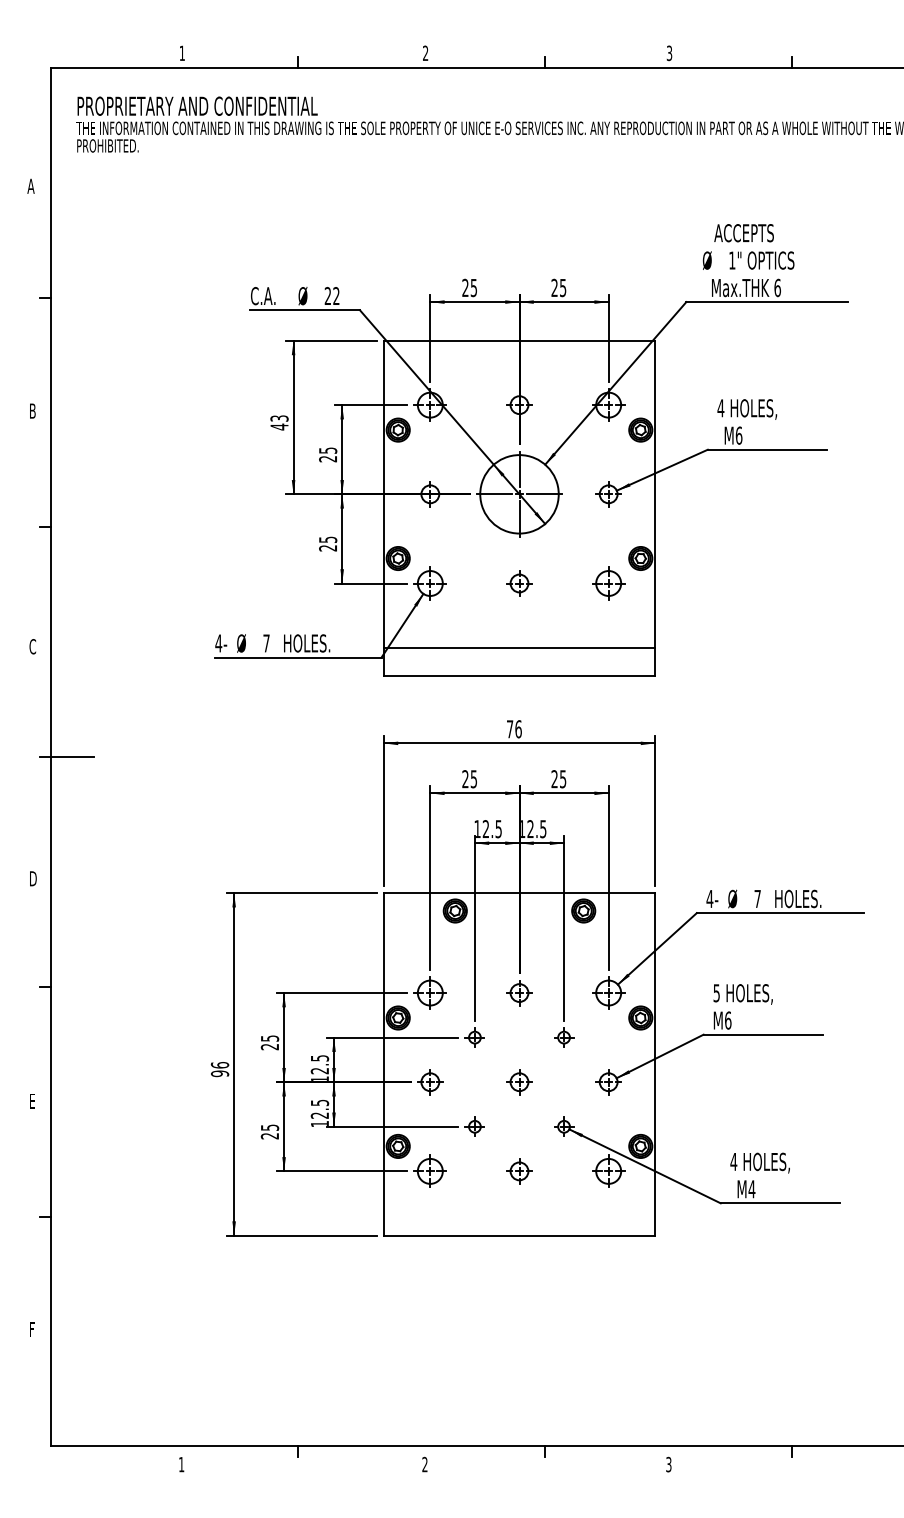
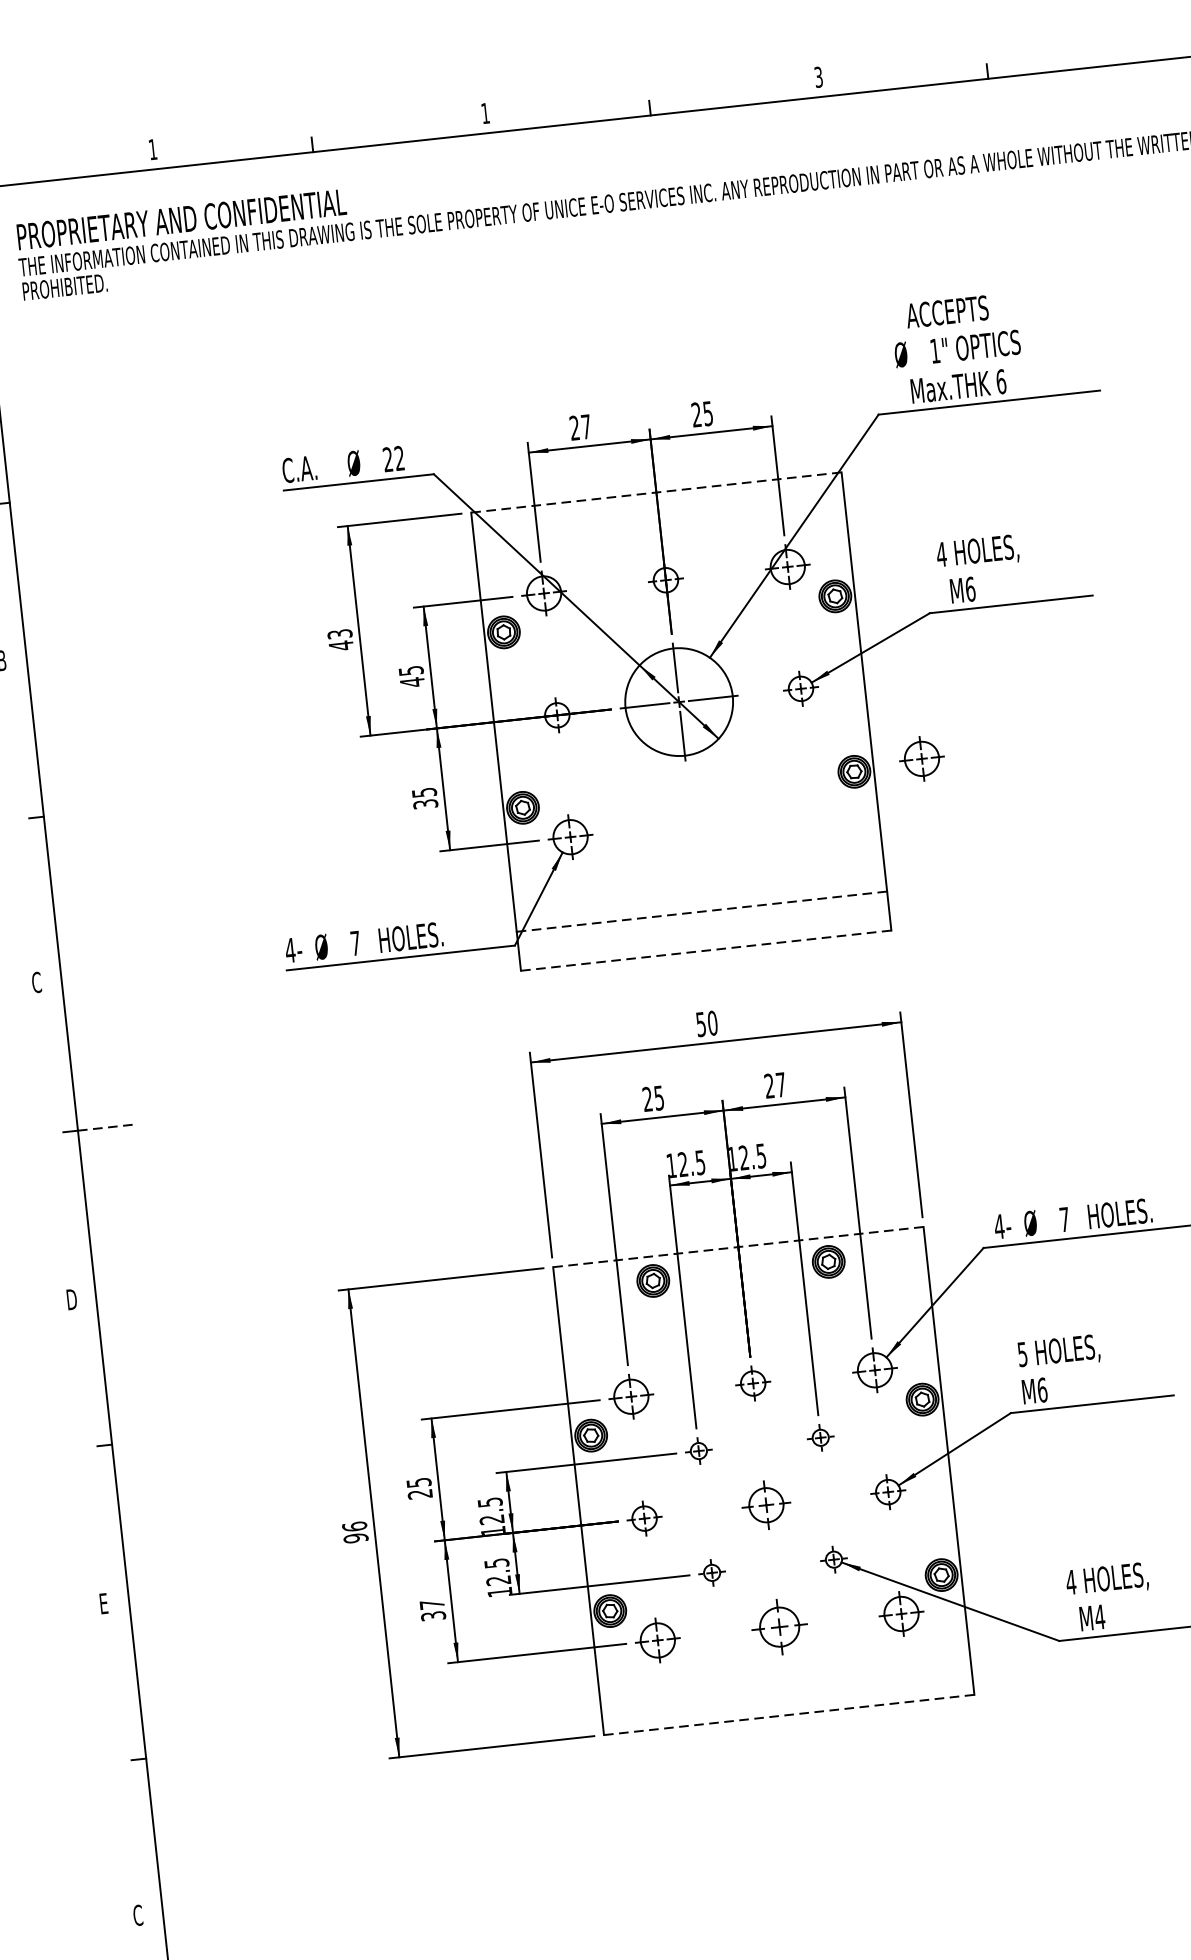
text: (425, 52) -> (485, 112), 2 -> 1
text: (473, 288) -> (585, 427), 25 -> 27
line: (519, 340) -> (656, 491), solid -> dashed
text: (327, 458) -> (411, 681), 25 -> 45
text: (328, 548) -> (426, 804), 25 -> 35
part: (519, 583) -> (692, 823), removed
part: (608, 583) -> (921, 758), moved
line: (519, 647) -> (701, 911), solid -> dashed
line: (519, 676) -> (706, 951), solid -> dashed
text: (514, 729) -> (707, 1024), 76 -> 50
line: (72, 757) -> (107, 1128), solid -> dashed
text: (563, 779) -> (781, 1085), 25 -> 27
line: (519, 893) -> (738, 1247), solid -> dashed
part: (519, 1082) -> (766, 1505), size x1.4
text: (270, 1131) -> (433, 1609), 25 -> 37
part: (519, 1171) -> (779, 1627), size x1.6
line: (519, 1235) -> (789, 1714), solid -> dashed
text: (32, 1329) -> (137, 1915), F -> C

